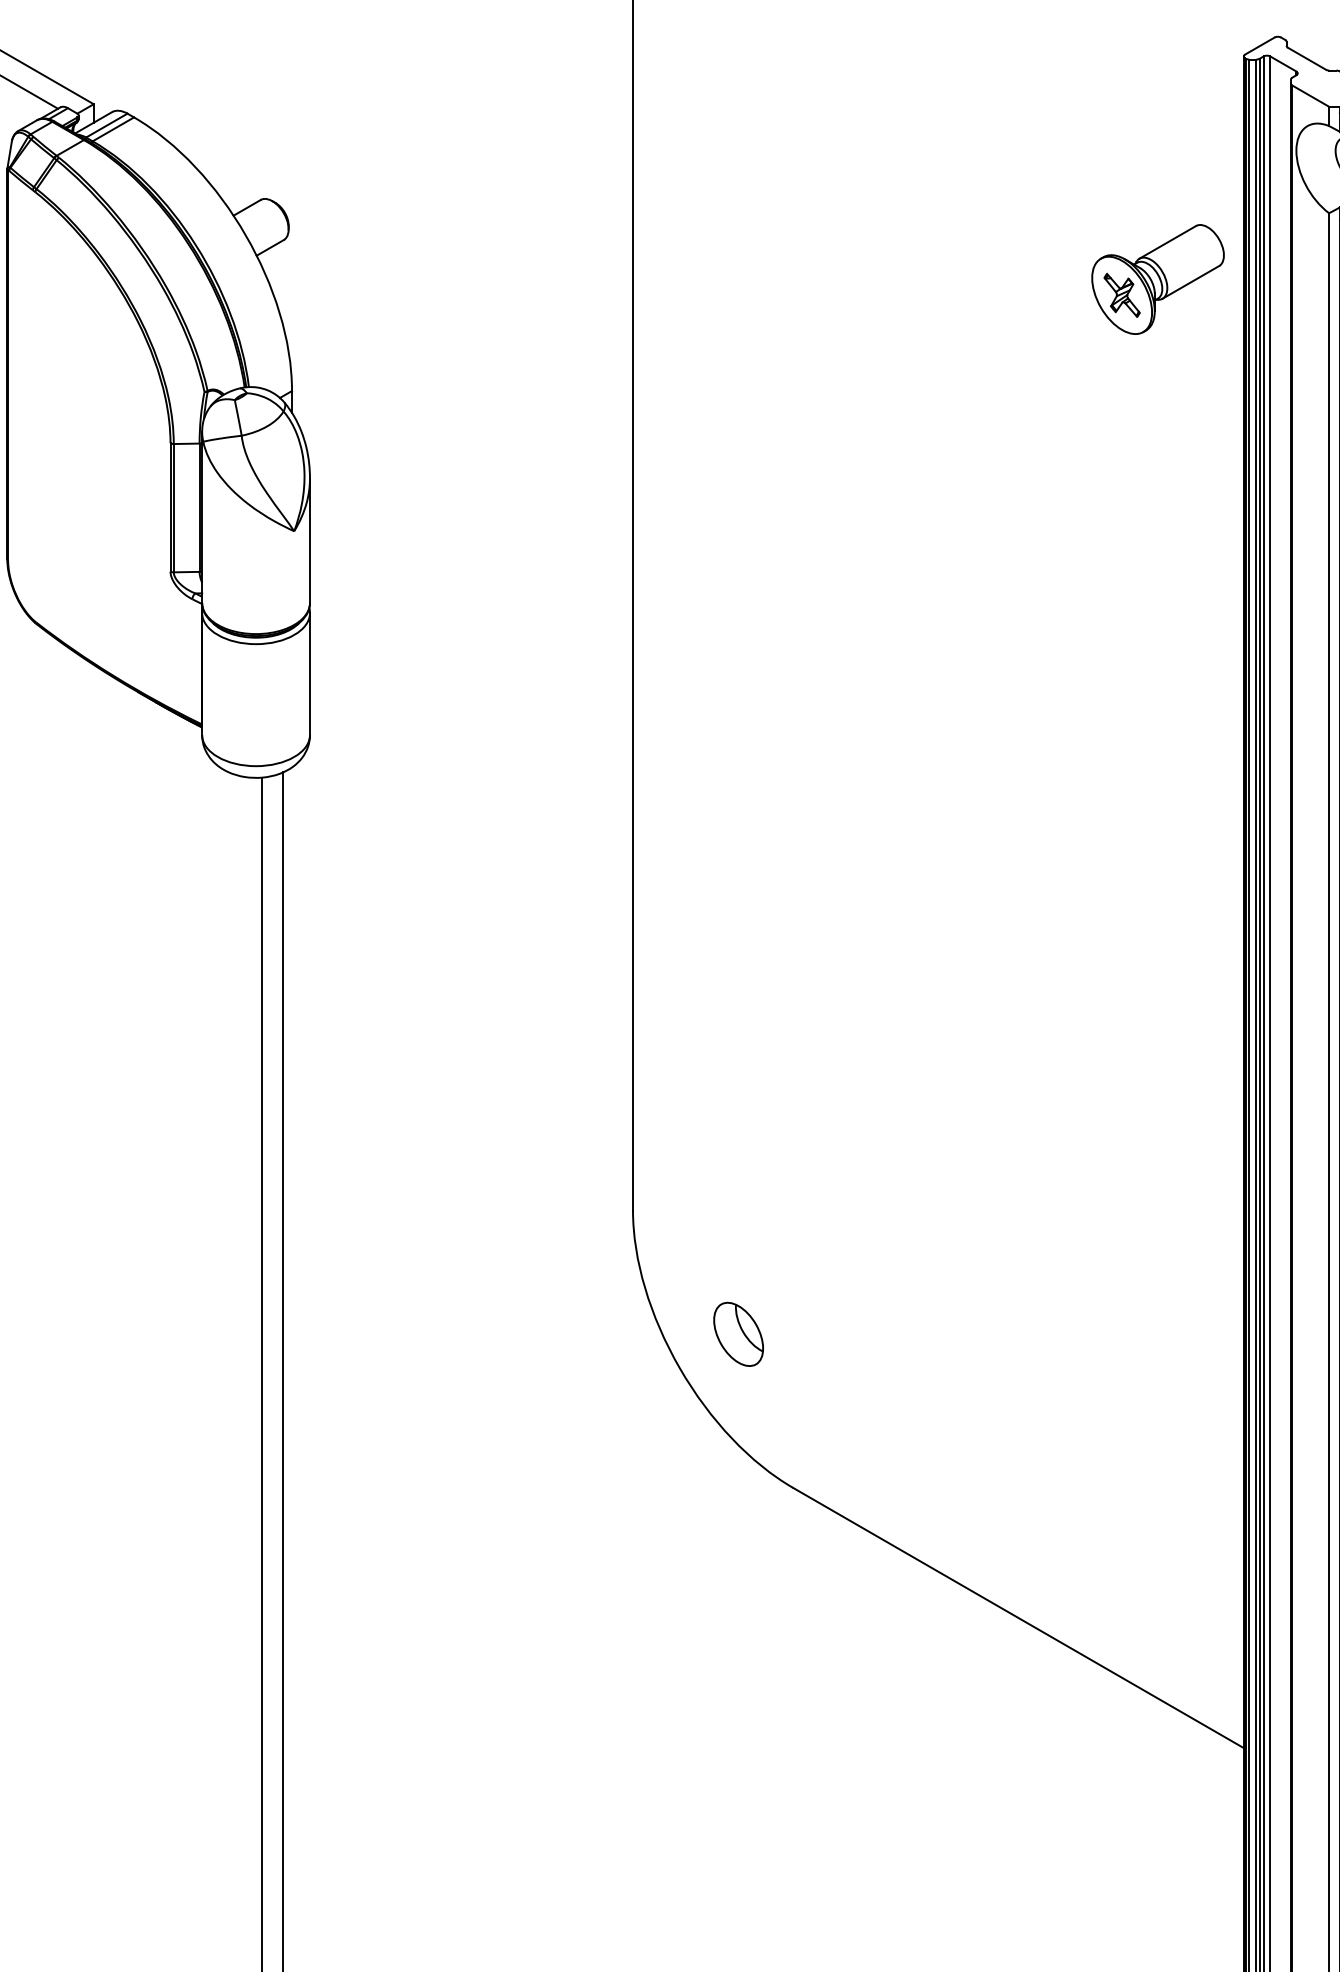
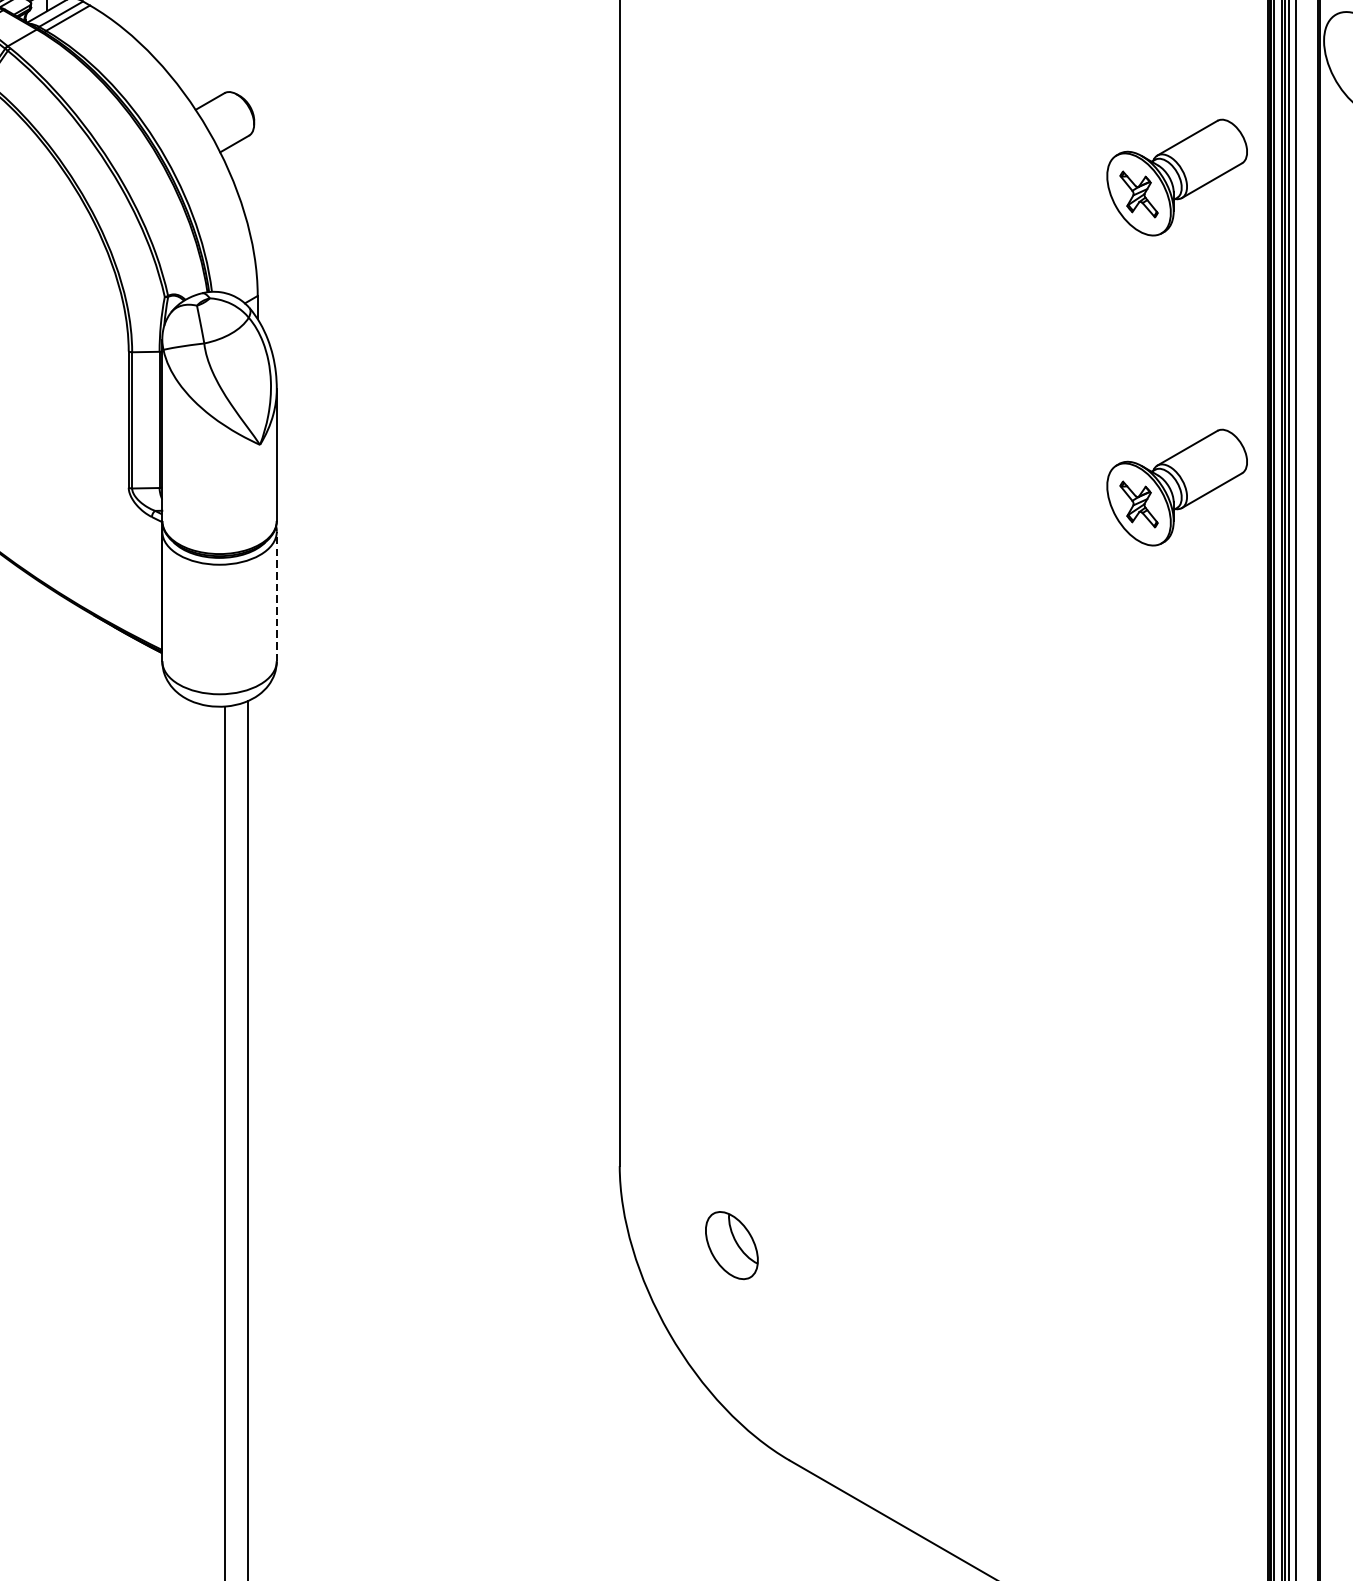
part: (1157, 571) -> (1176, 487), added
line: (310, 673) -> (277, 595), solid -> dashed
part: (738, 1333) -> (731, 1244), moved

